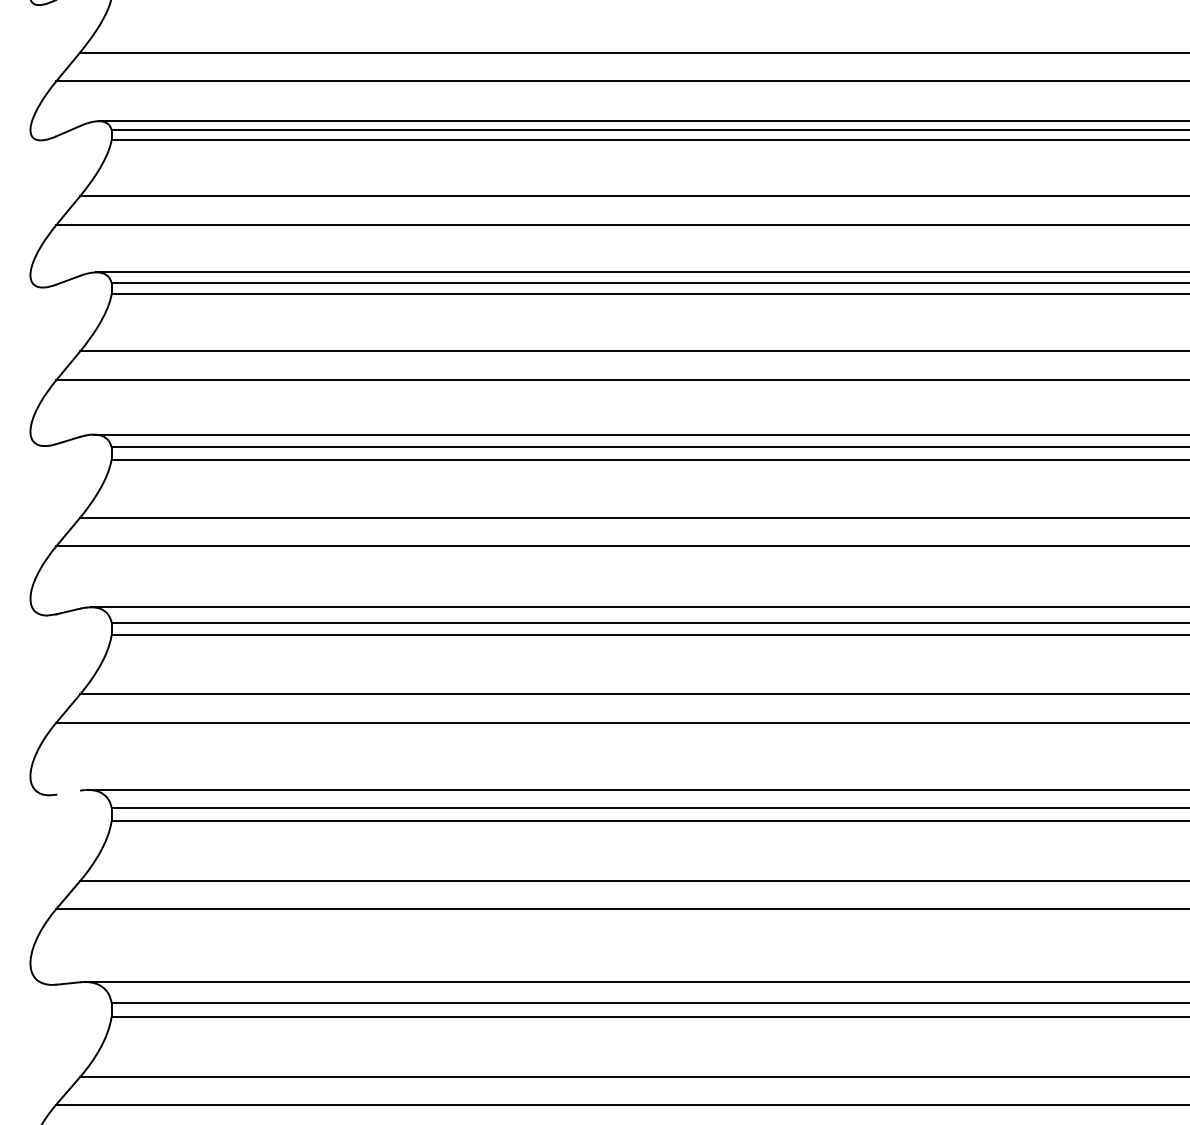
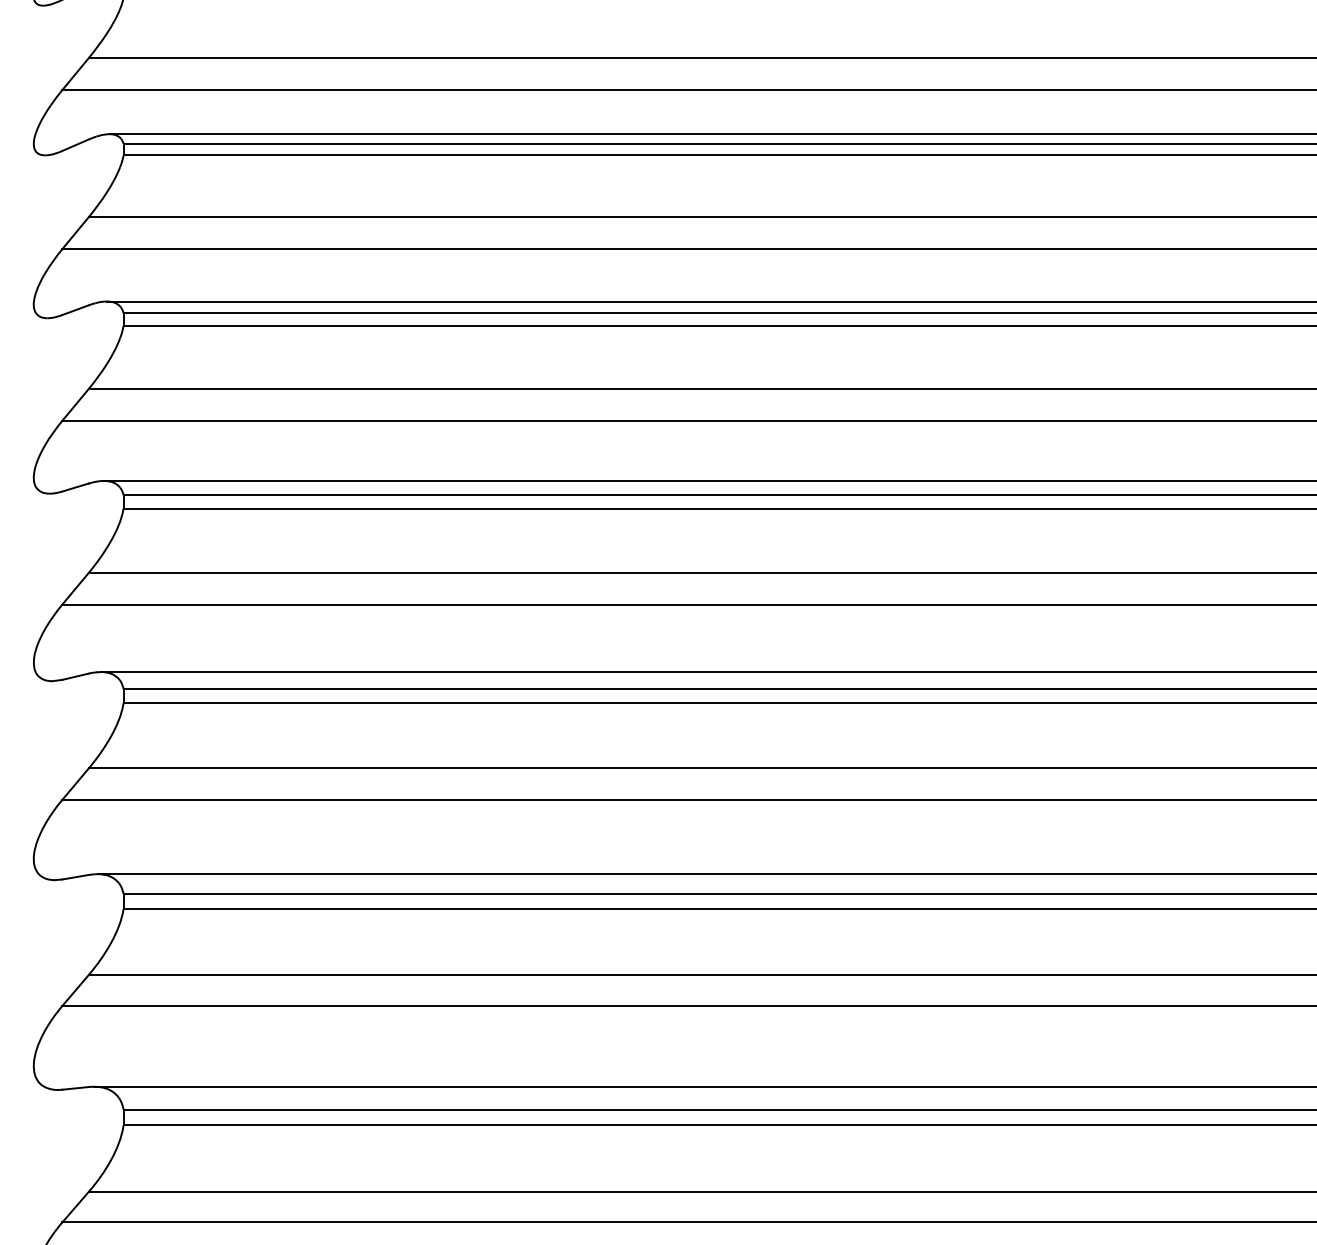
line: (68, 792) -> (75, 877), added

